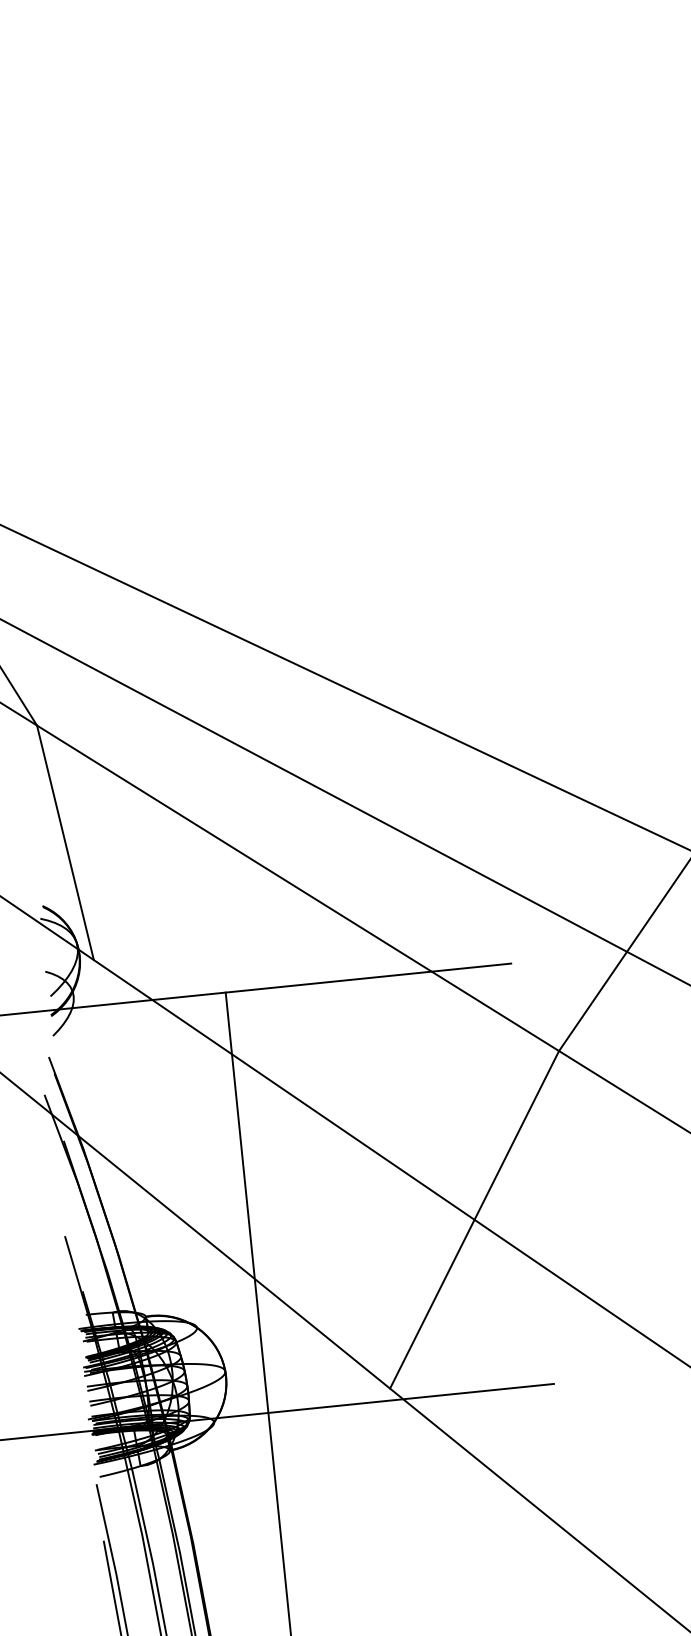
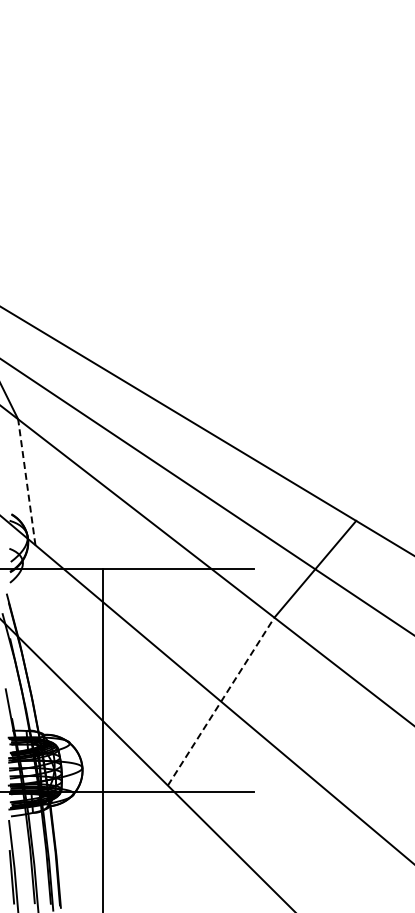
line: (64, 843) -> (26, 482), solid -> dashed
line: (475, 1219) -> (221, 701), solid -> dashed

